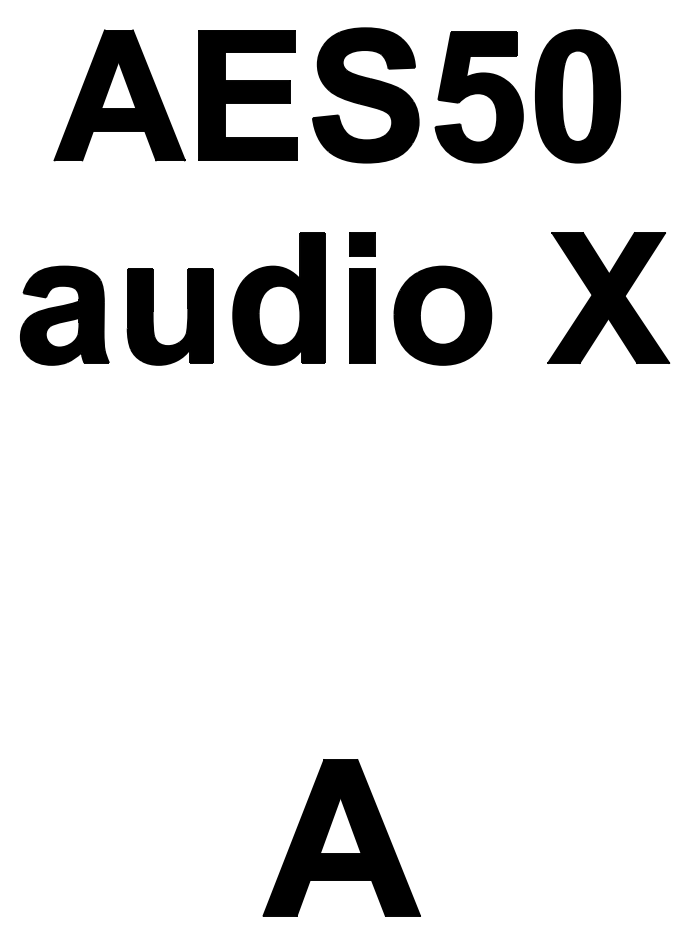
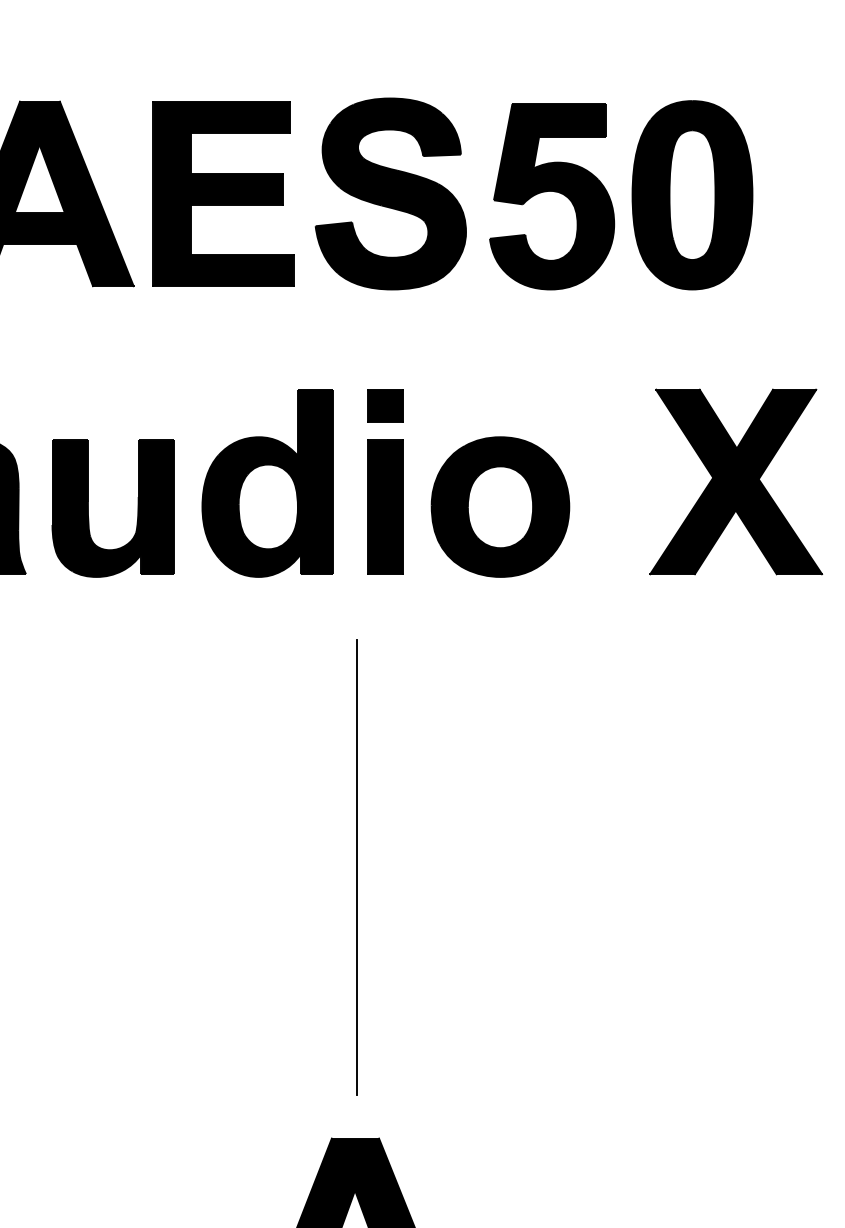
line: (341, 569) -> (356, 867), added

